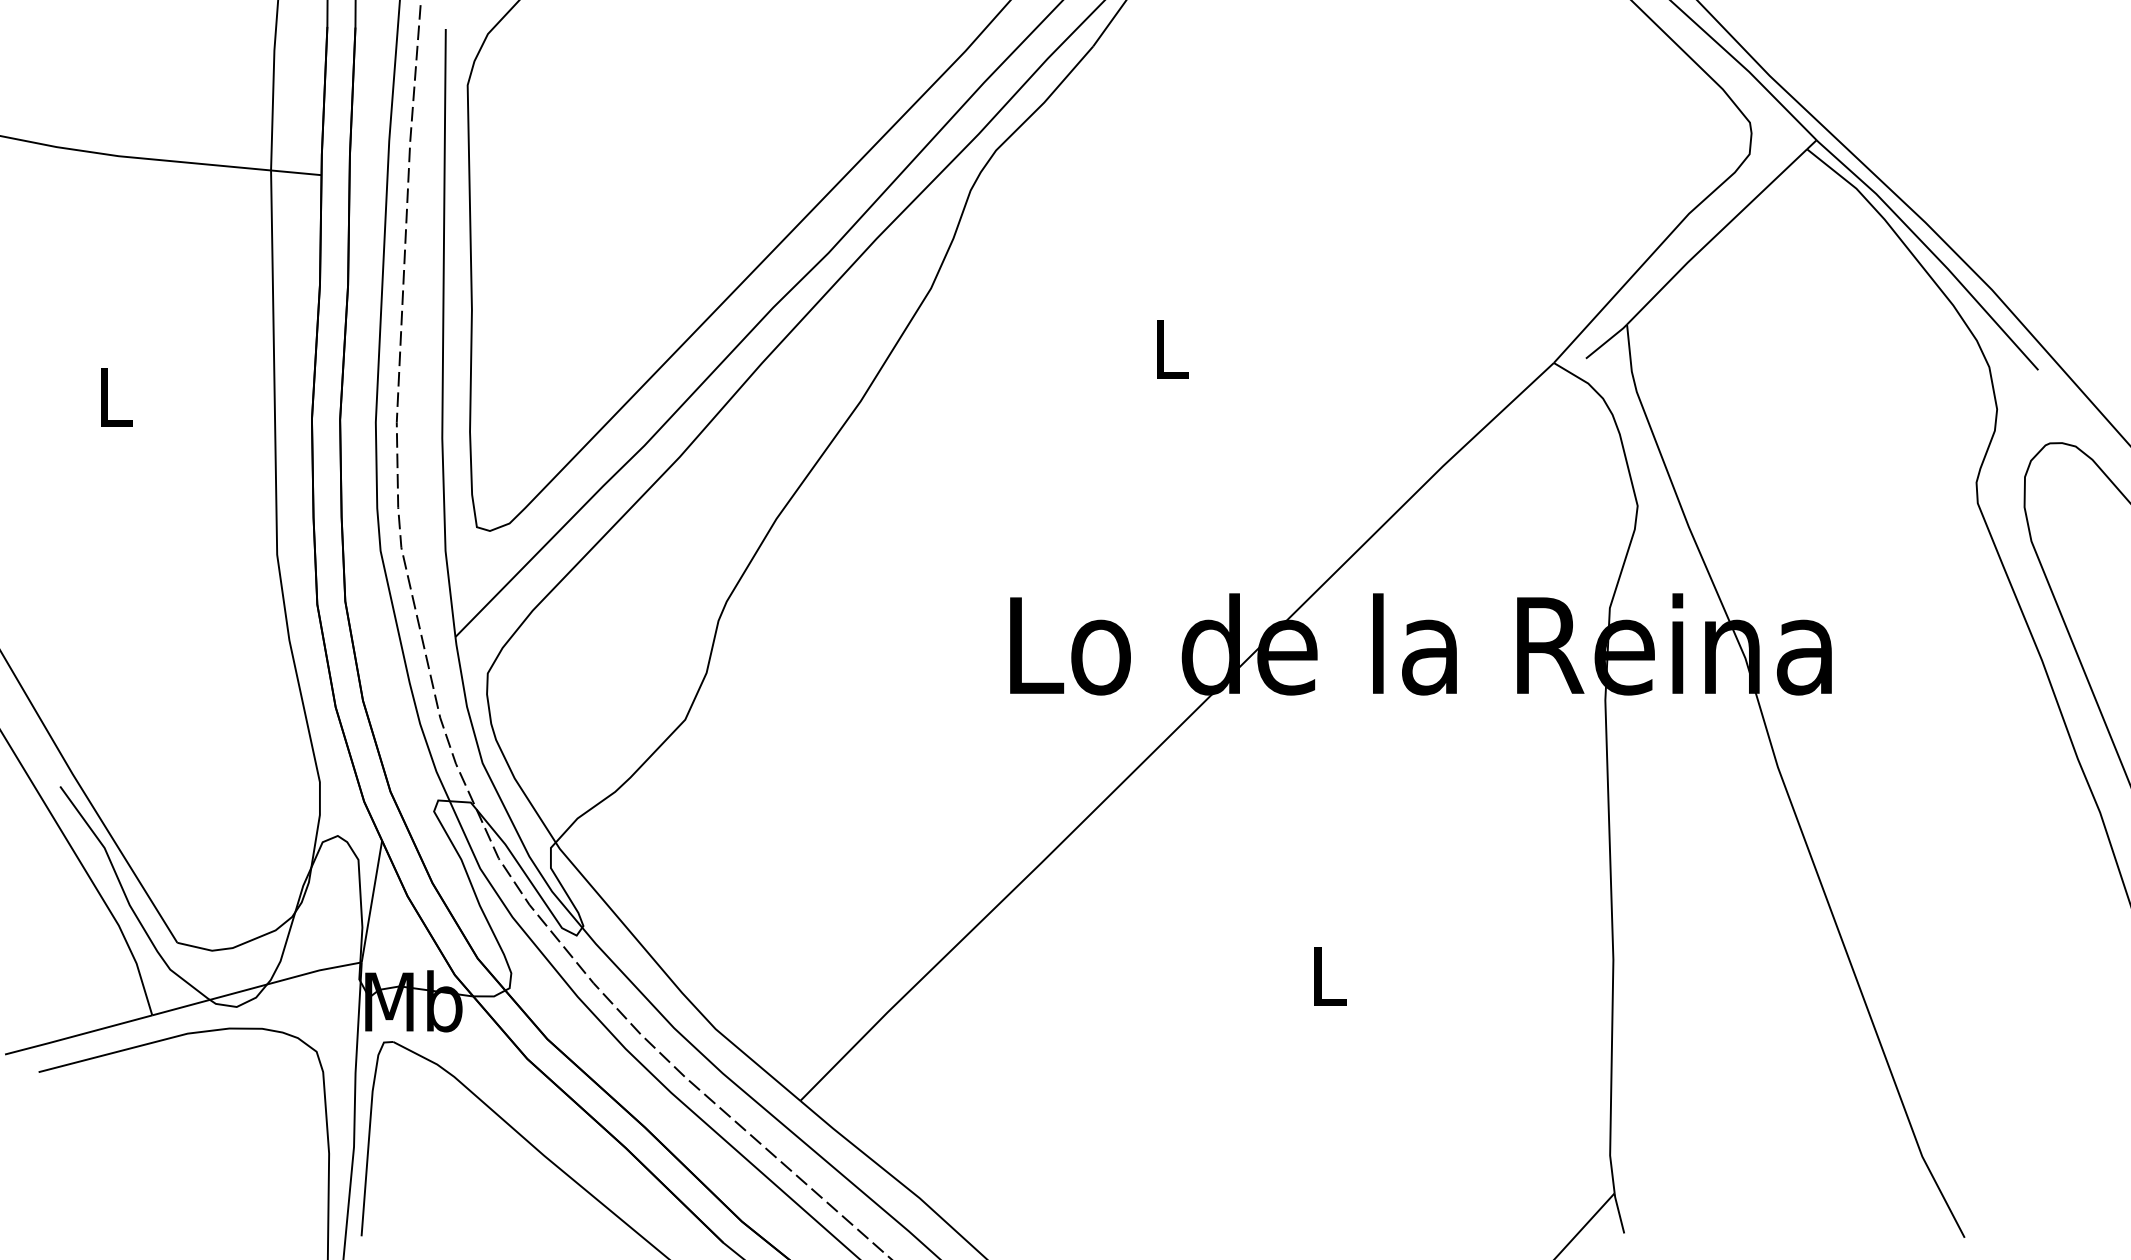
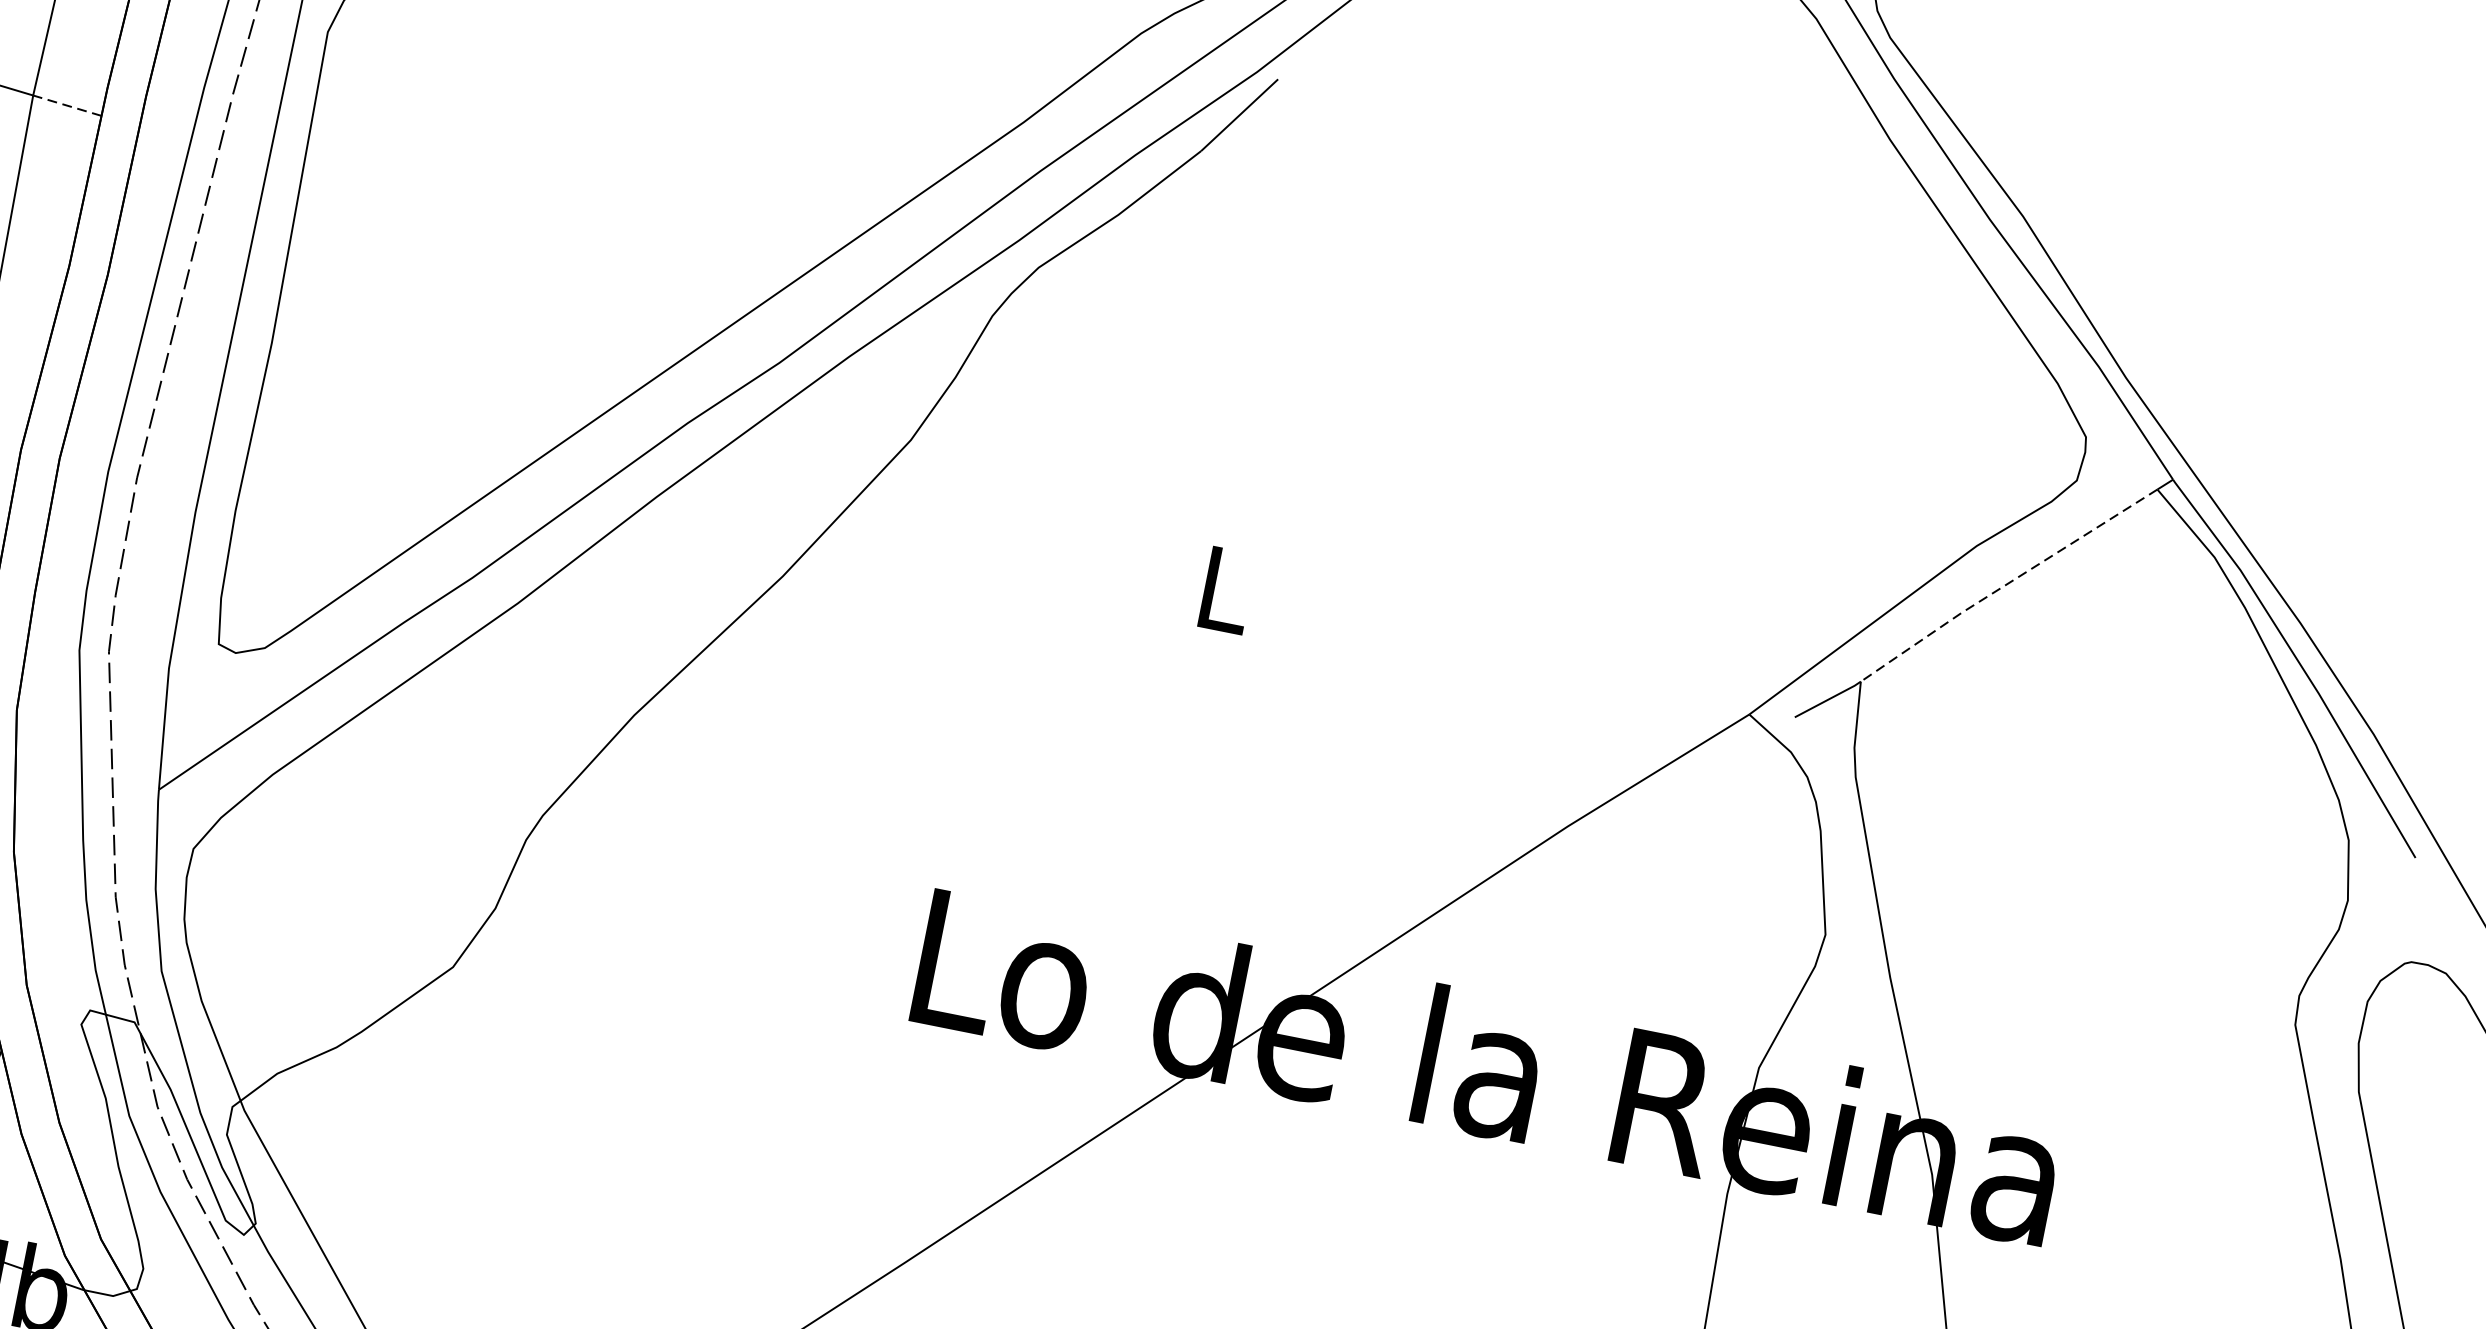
line: (295, 172) -> (66, 105), solid -> dashed
line: (1715, 236) -> (2007, 584), solid -> dashed

